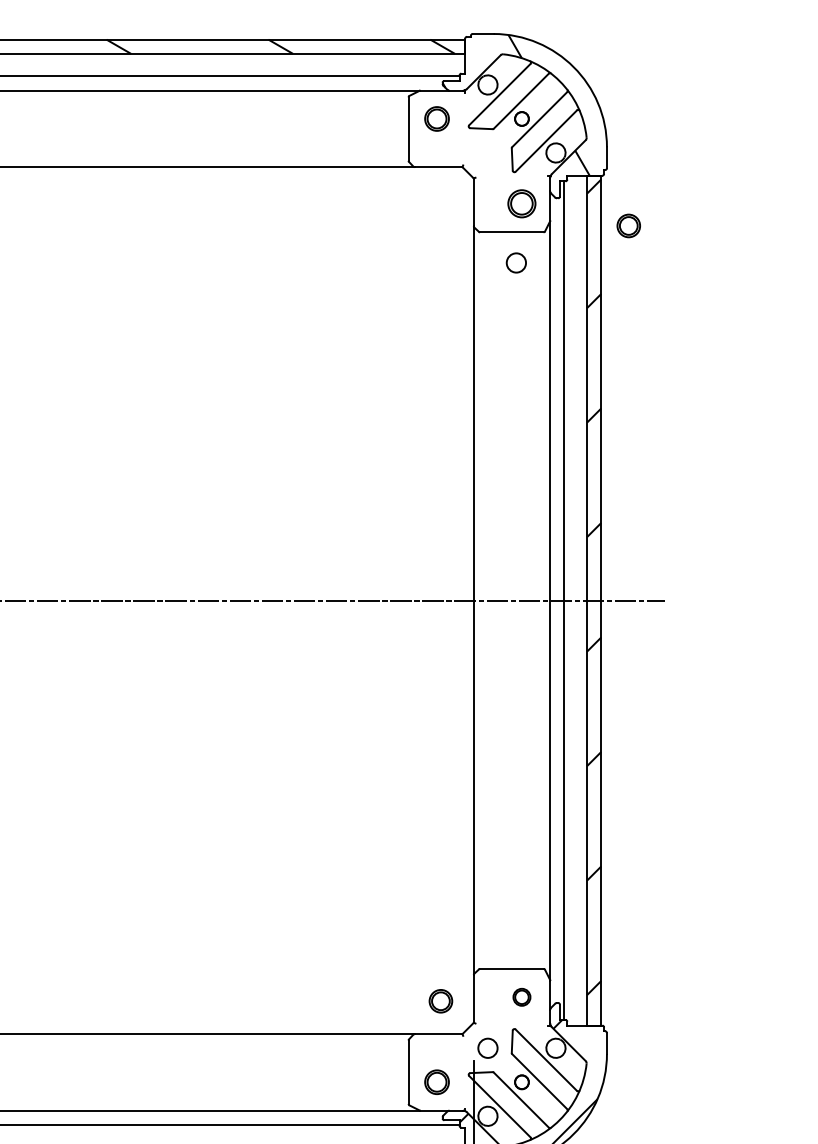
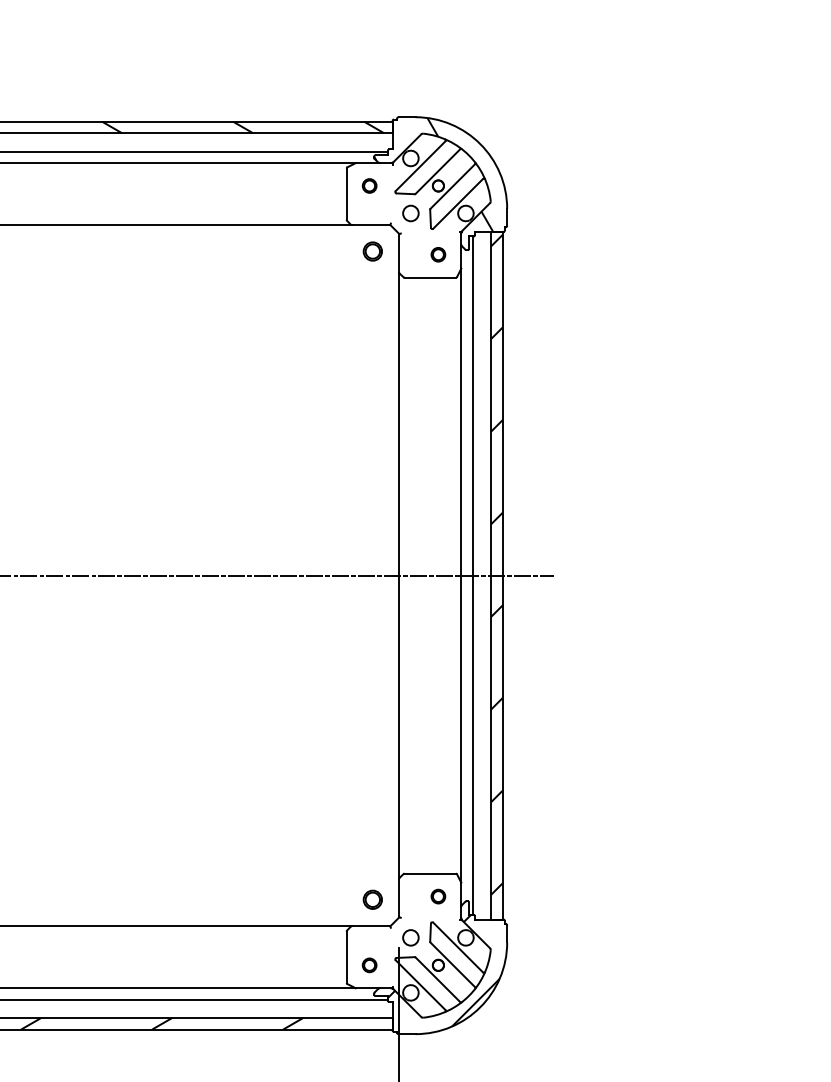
part: (436, 118) -> (369, 185), size x0.71
part: (522, 203) -> (438, 254), size x0.62
part: (628, 225) -> (372, 251), moved
circle: (515, 262) -> (410, 213), moved
part: (436, 1082) -> (369, 965), size x0.71

